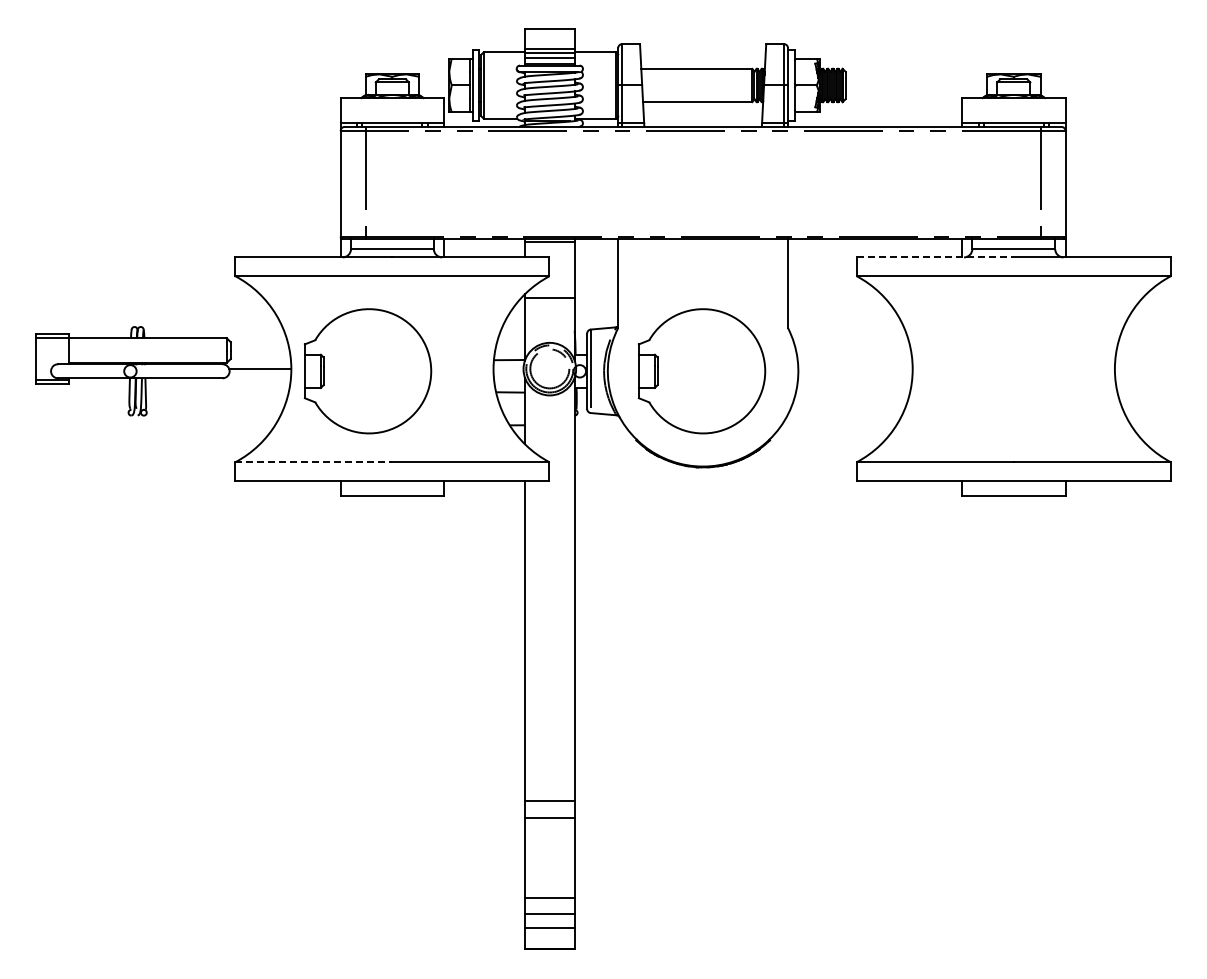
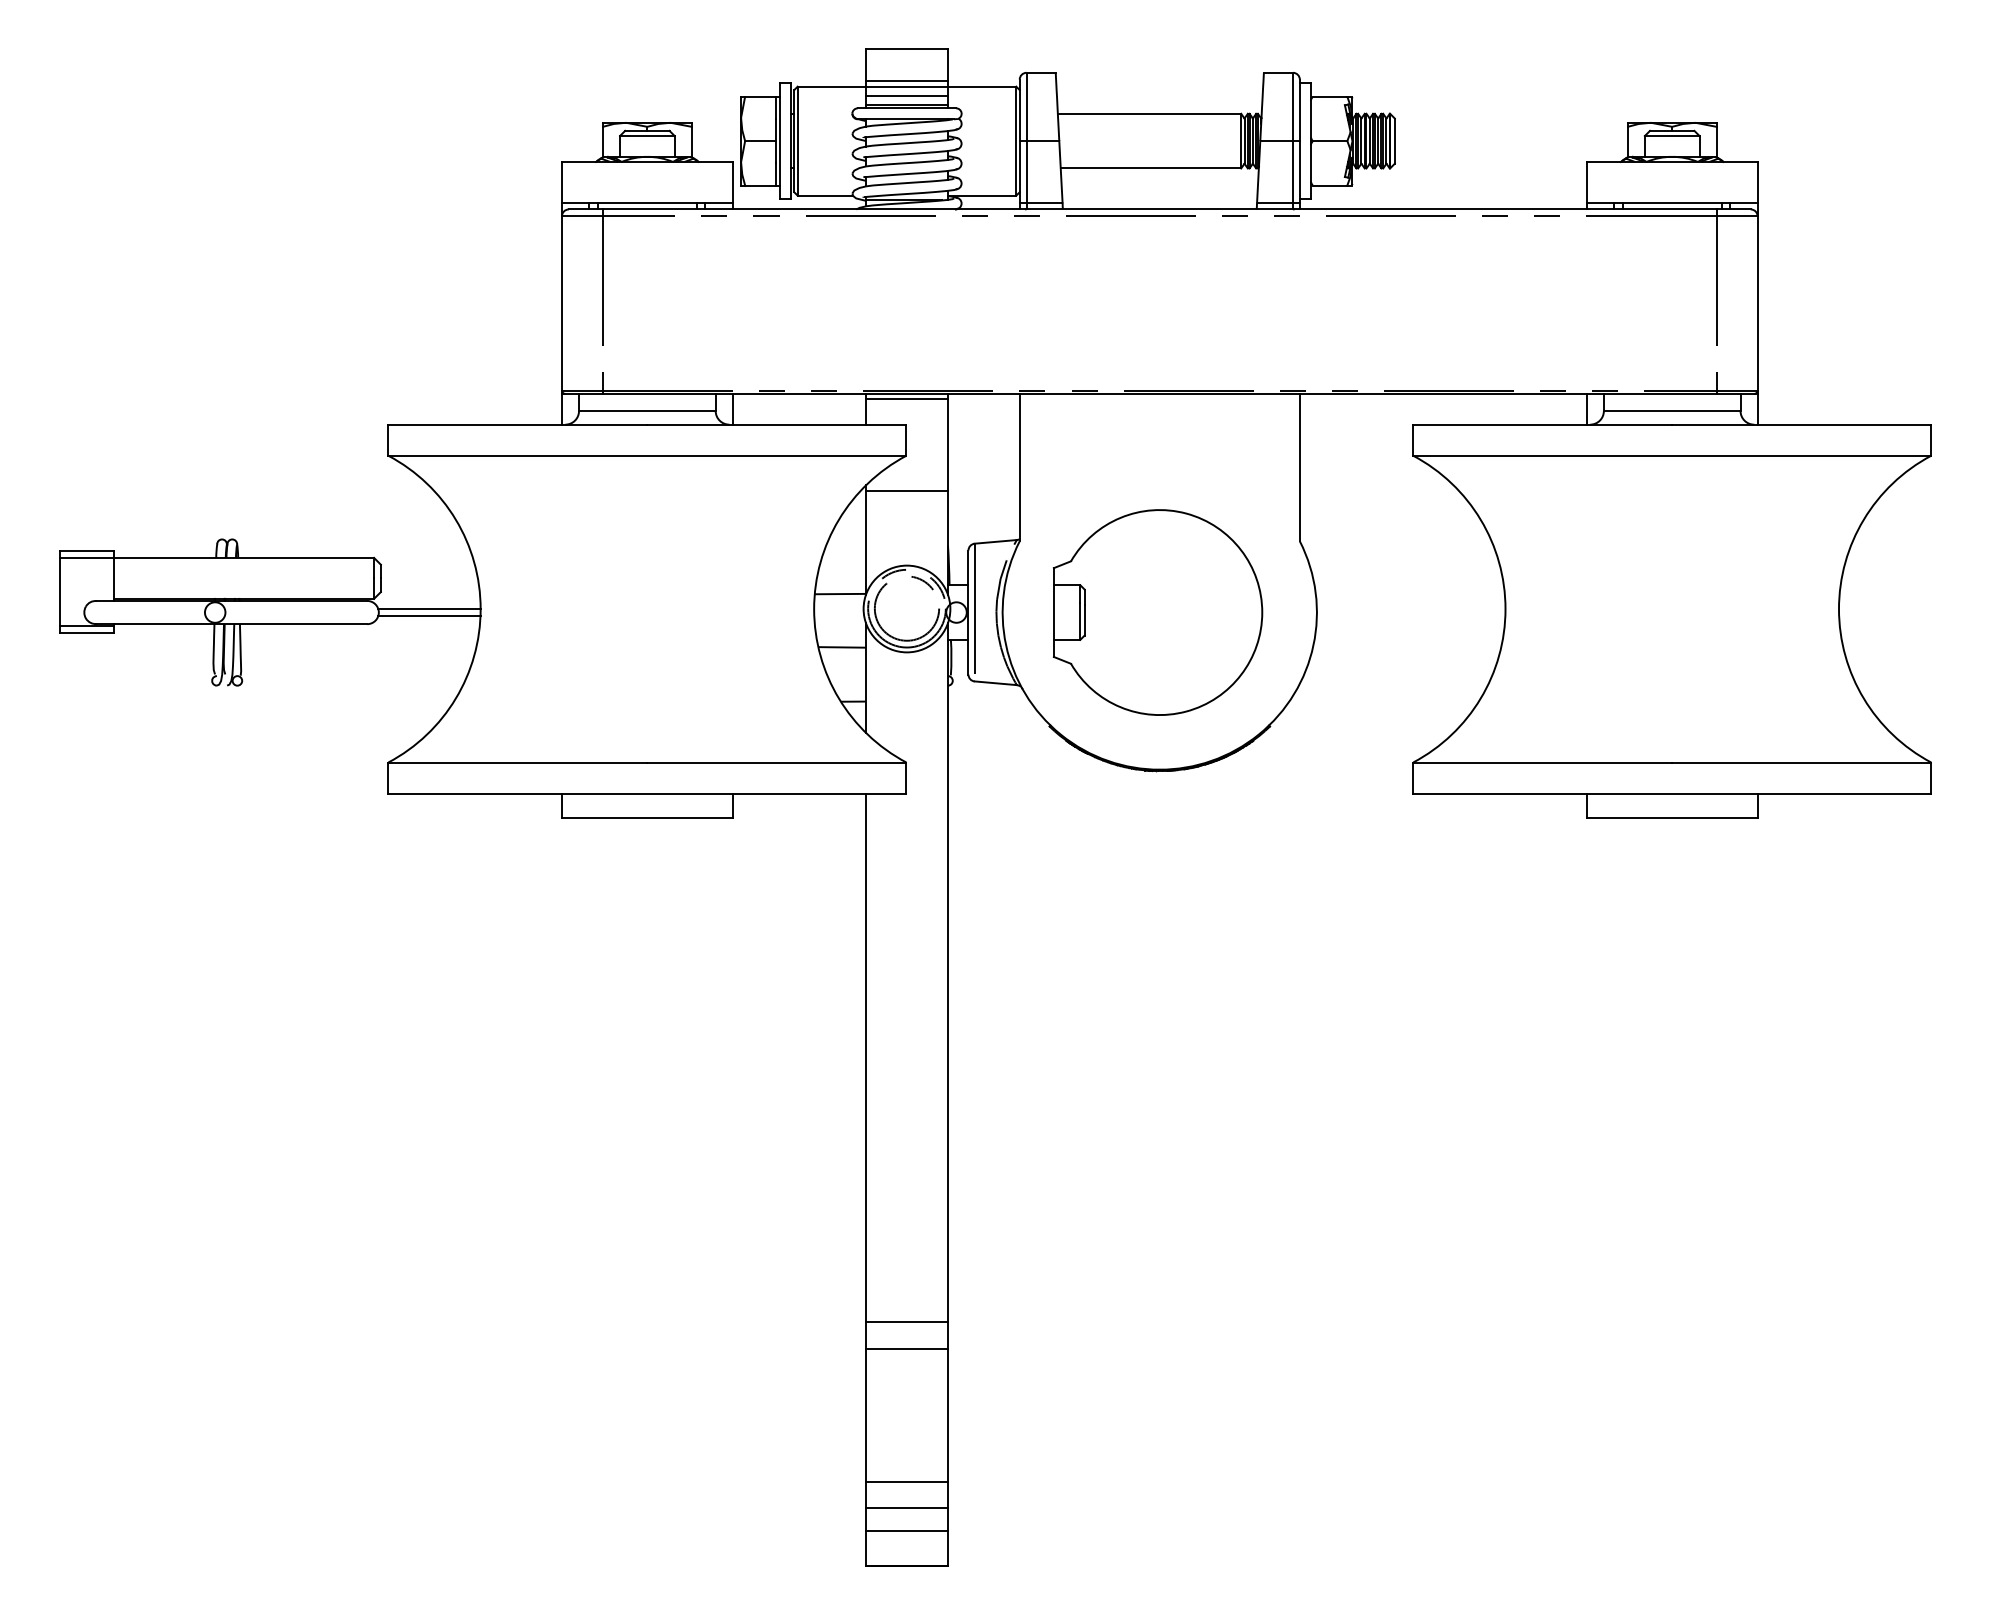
line: (935, 257) -> (1543, 424), dashed -> solid
part: (367, 371) -> (606, 612), removed
line: (260, 373) -> (429, 616), added
line: (314, 462) -> (518, 762), dashed -> solid

